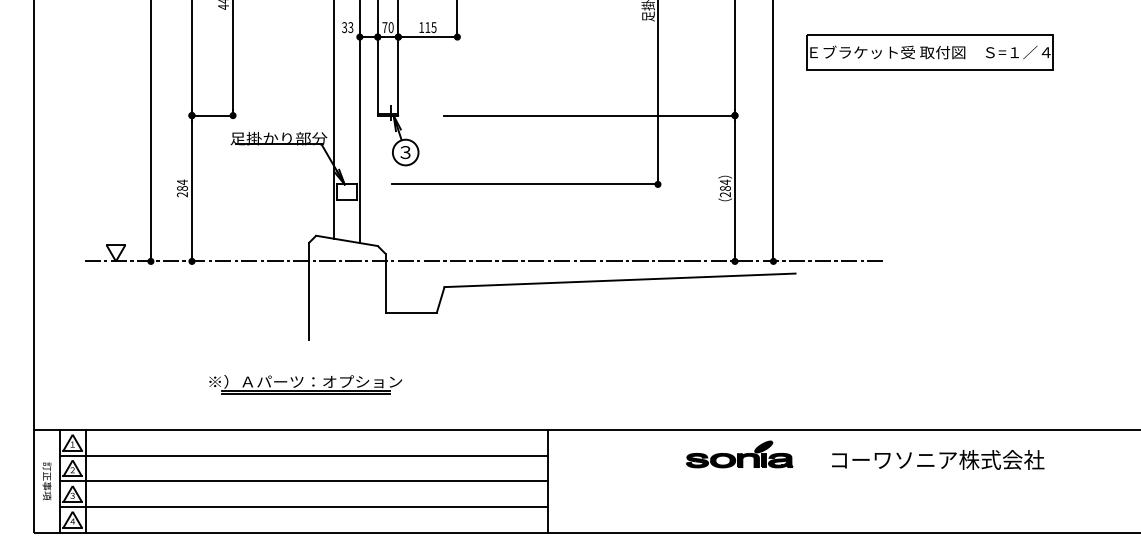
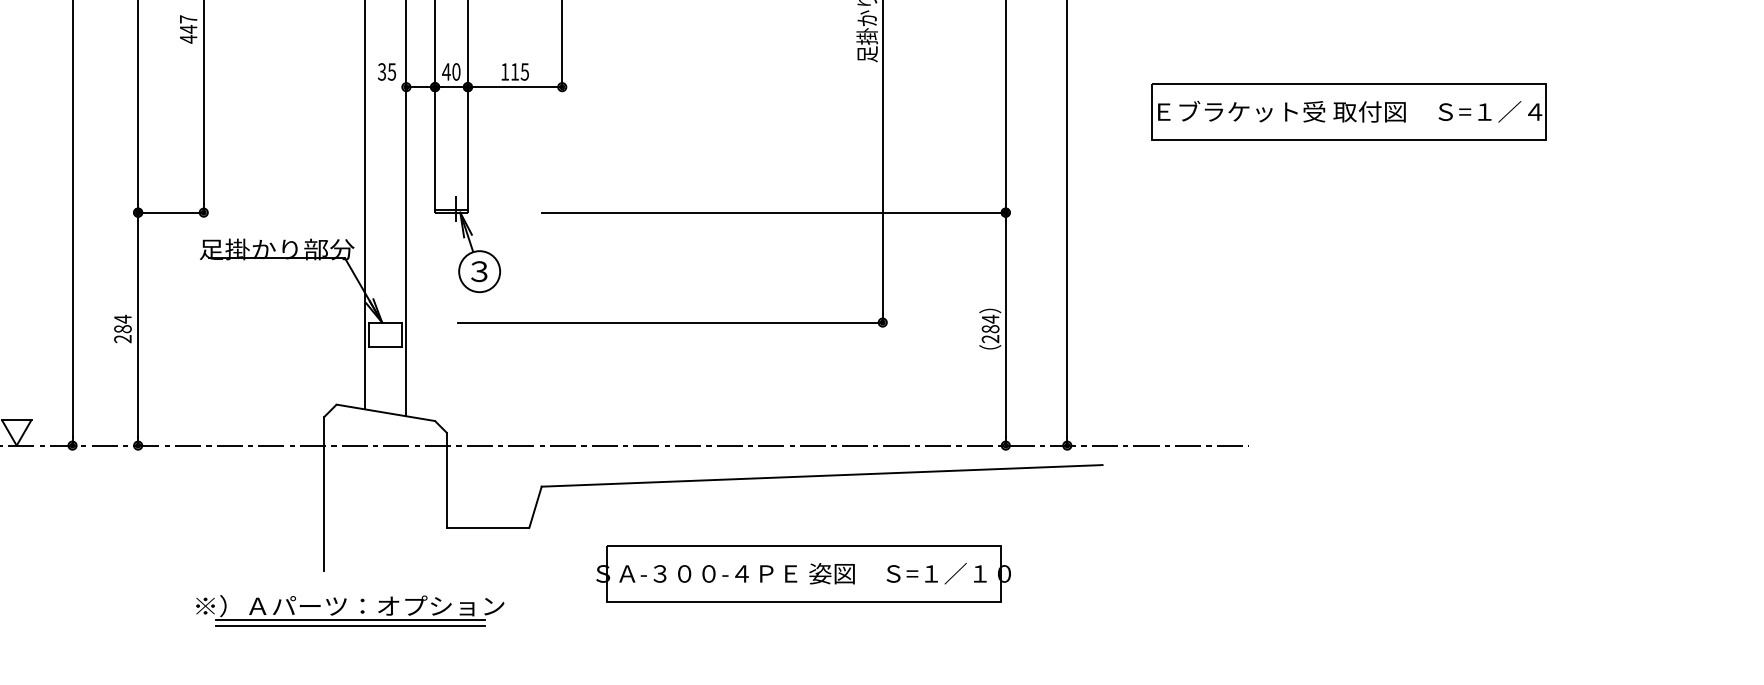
text: (350, 27) -> (391, 71), 33 -> 35
text: (384, 27) -> (445, 71), 70 -> 40
part: (929, 52) -> (1348, 111), moved
part: (608, 341) -> (803, 573), added
part: (305, 384) -> (349, 610), moved

